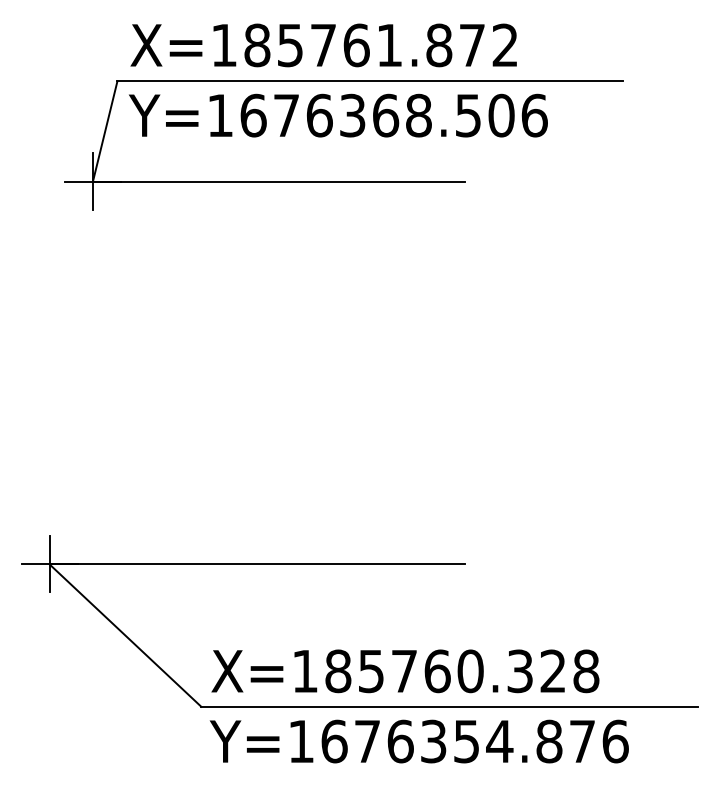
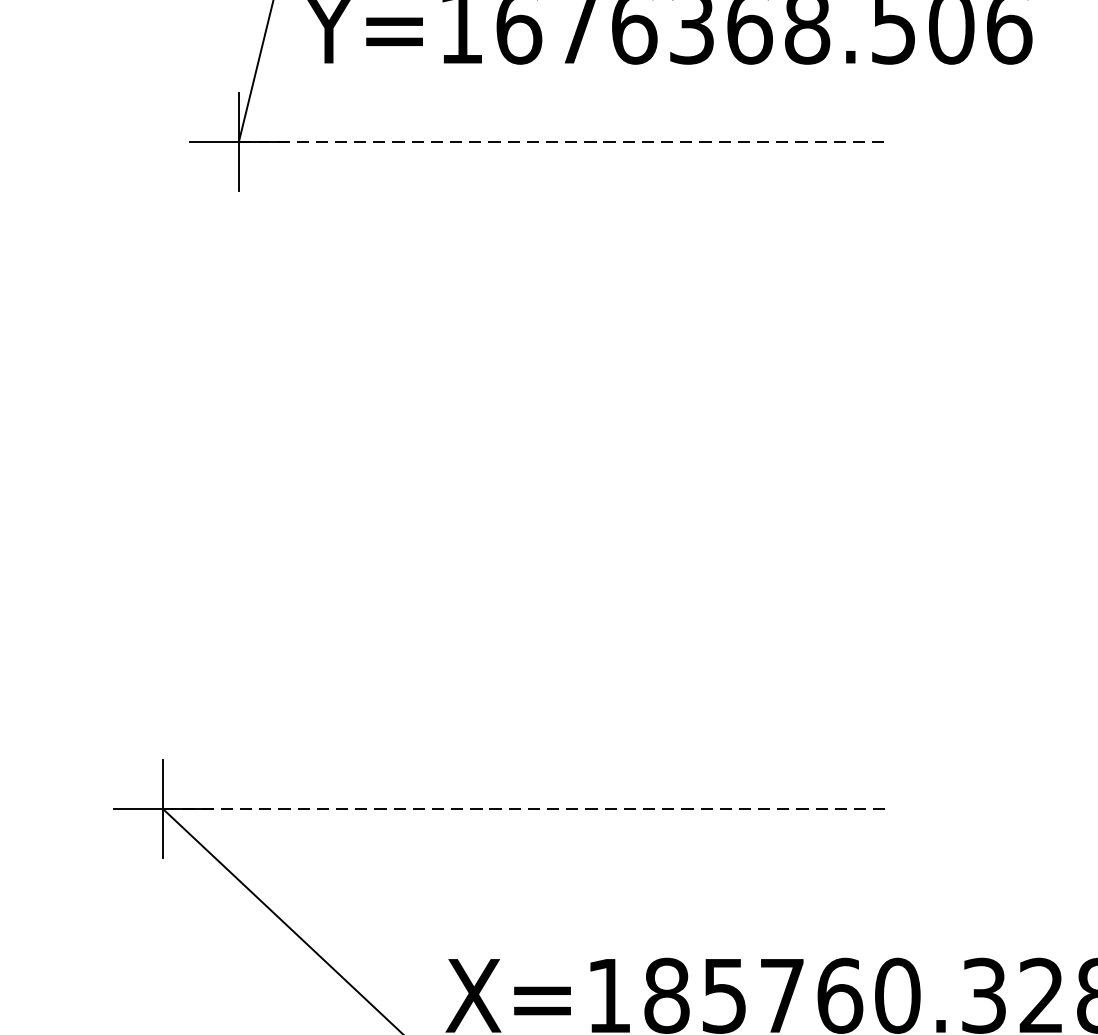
line: (278, 181) -> (562, 141), solid -> dashed
line: (257, 564) -> (525, 809), solid -> dashed

